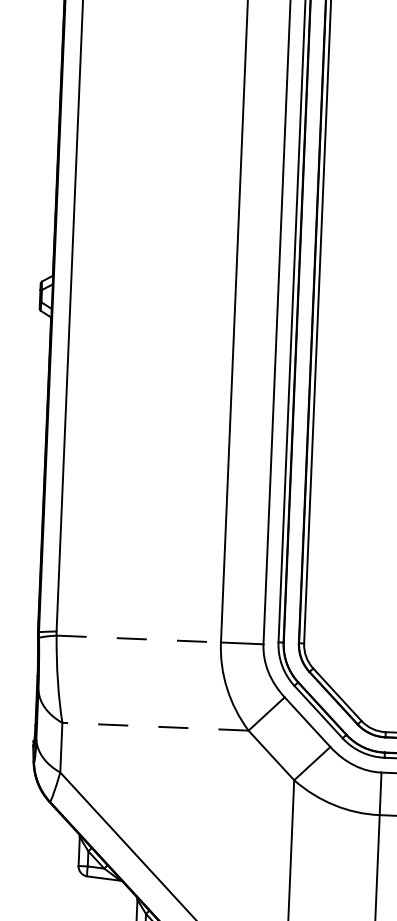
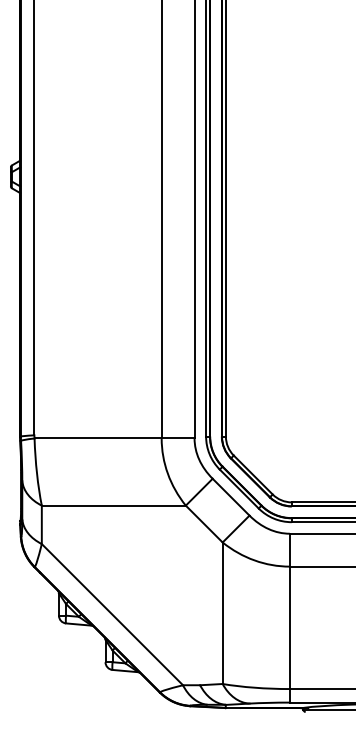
line: (139, 639) -> (98, 438), dashed -> solid
line: (155, 726) -> (113, 505), dashed -> solid

